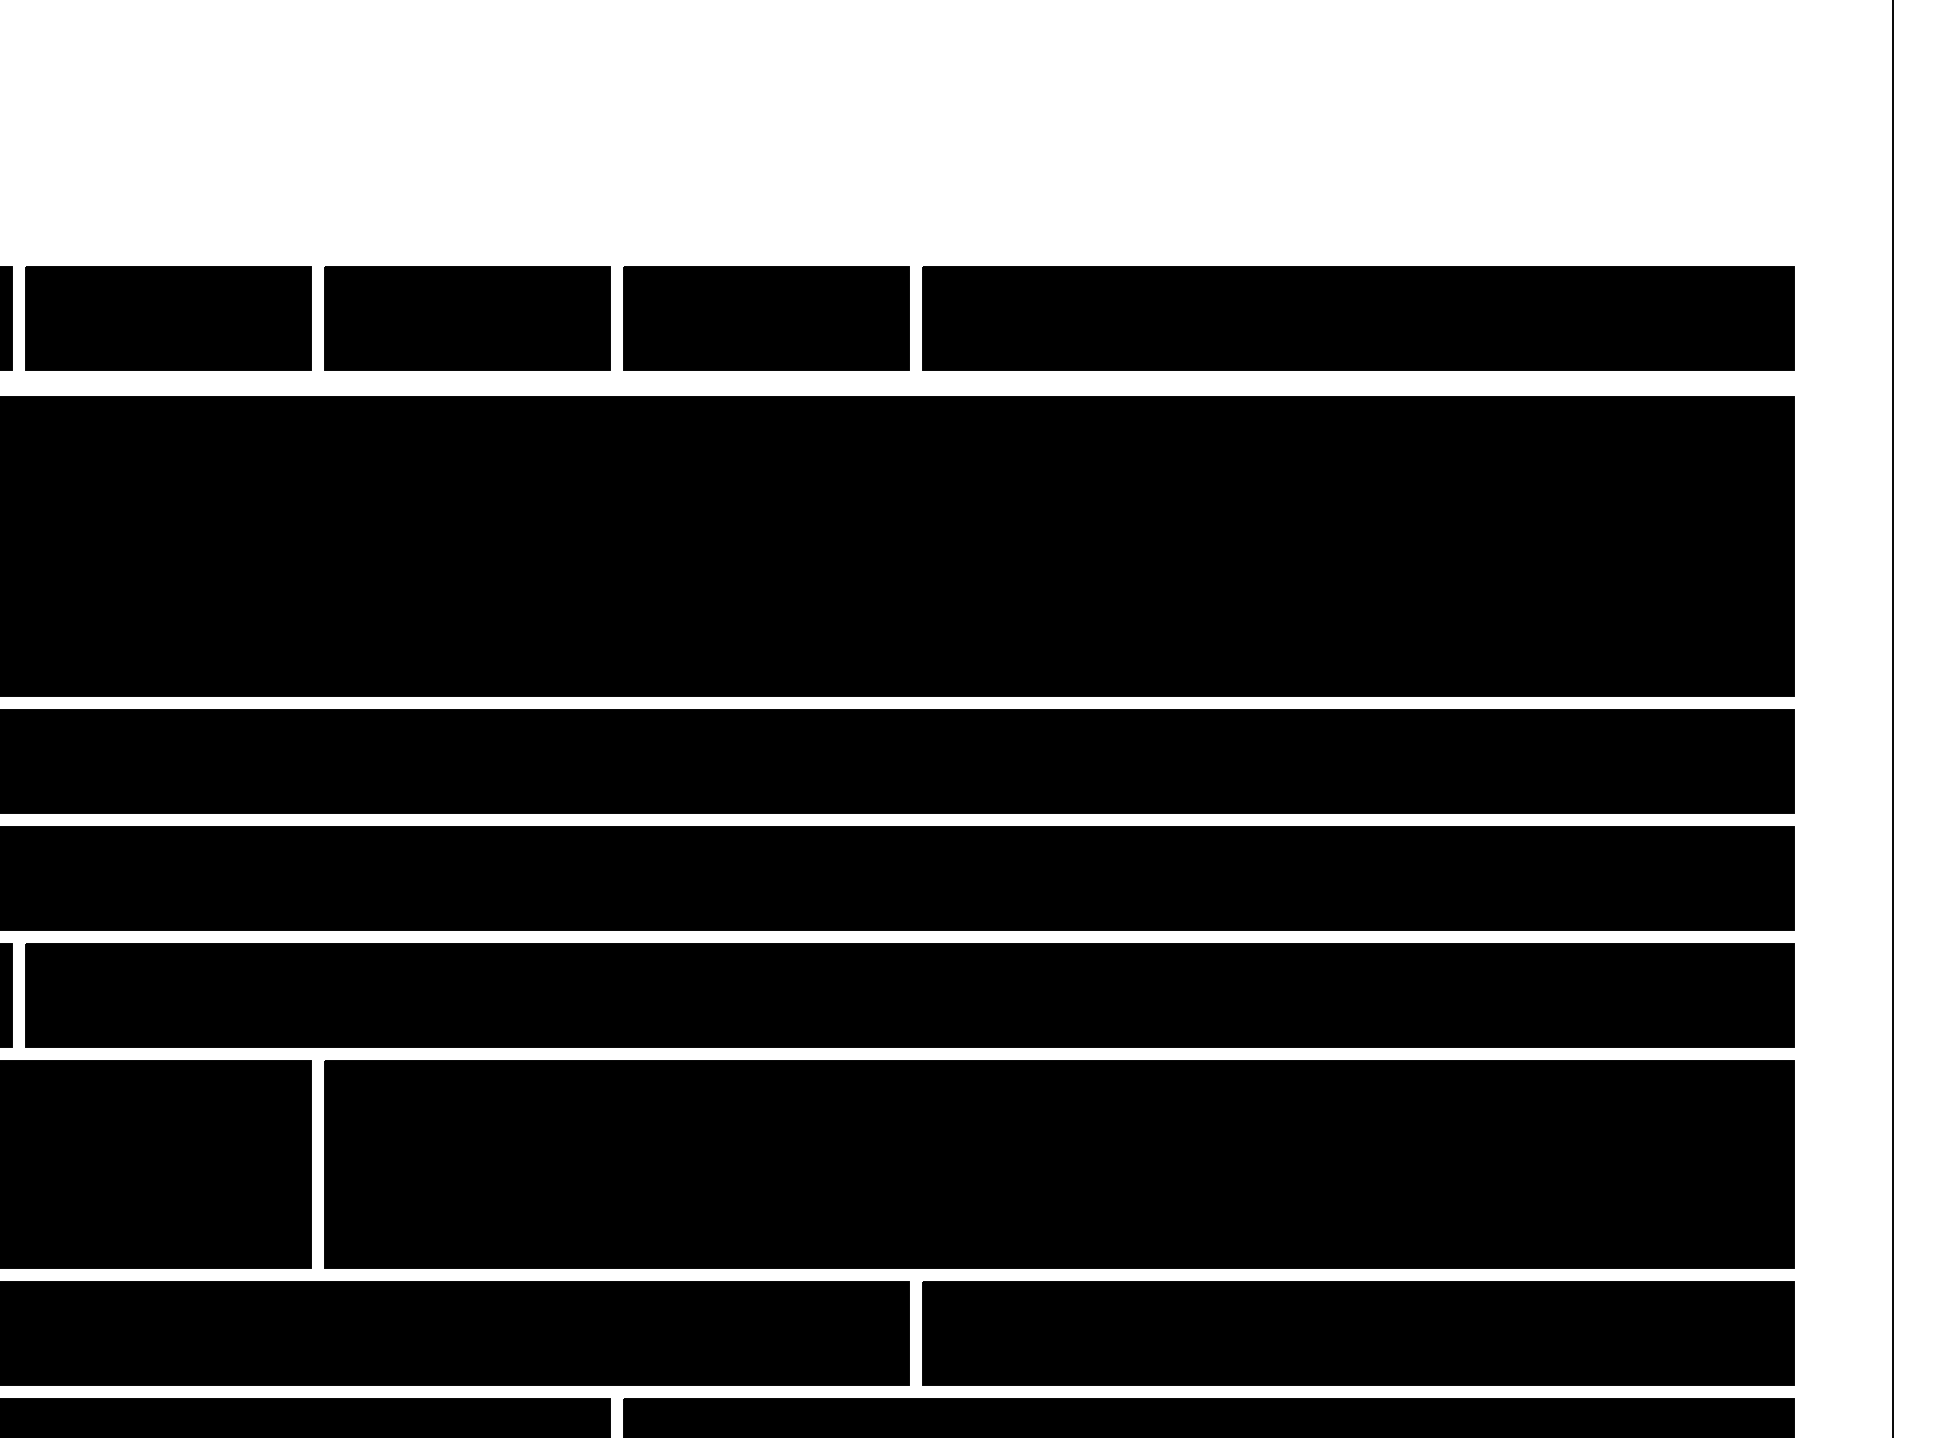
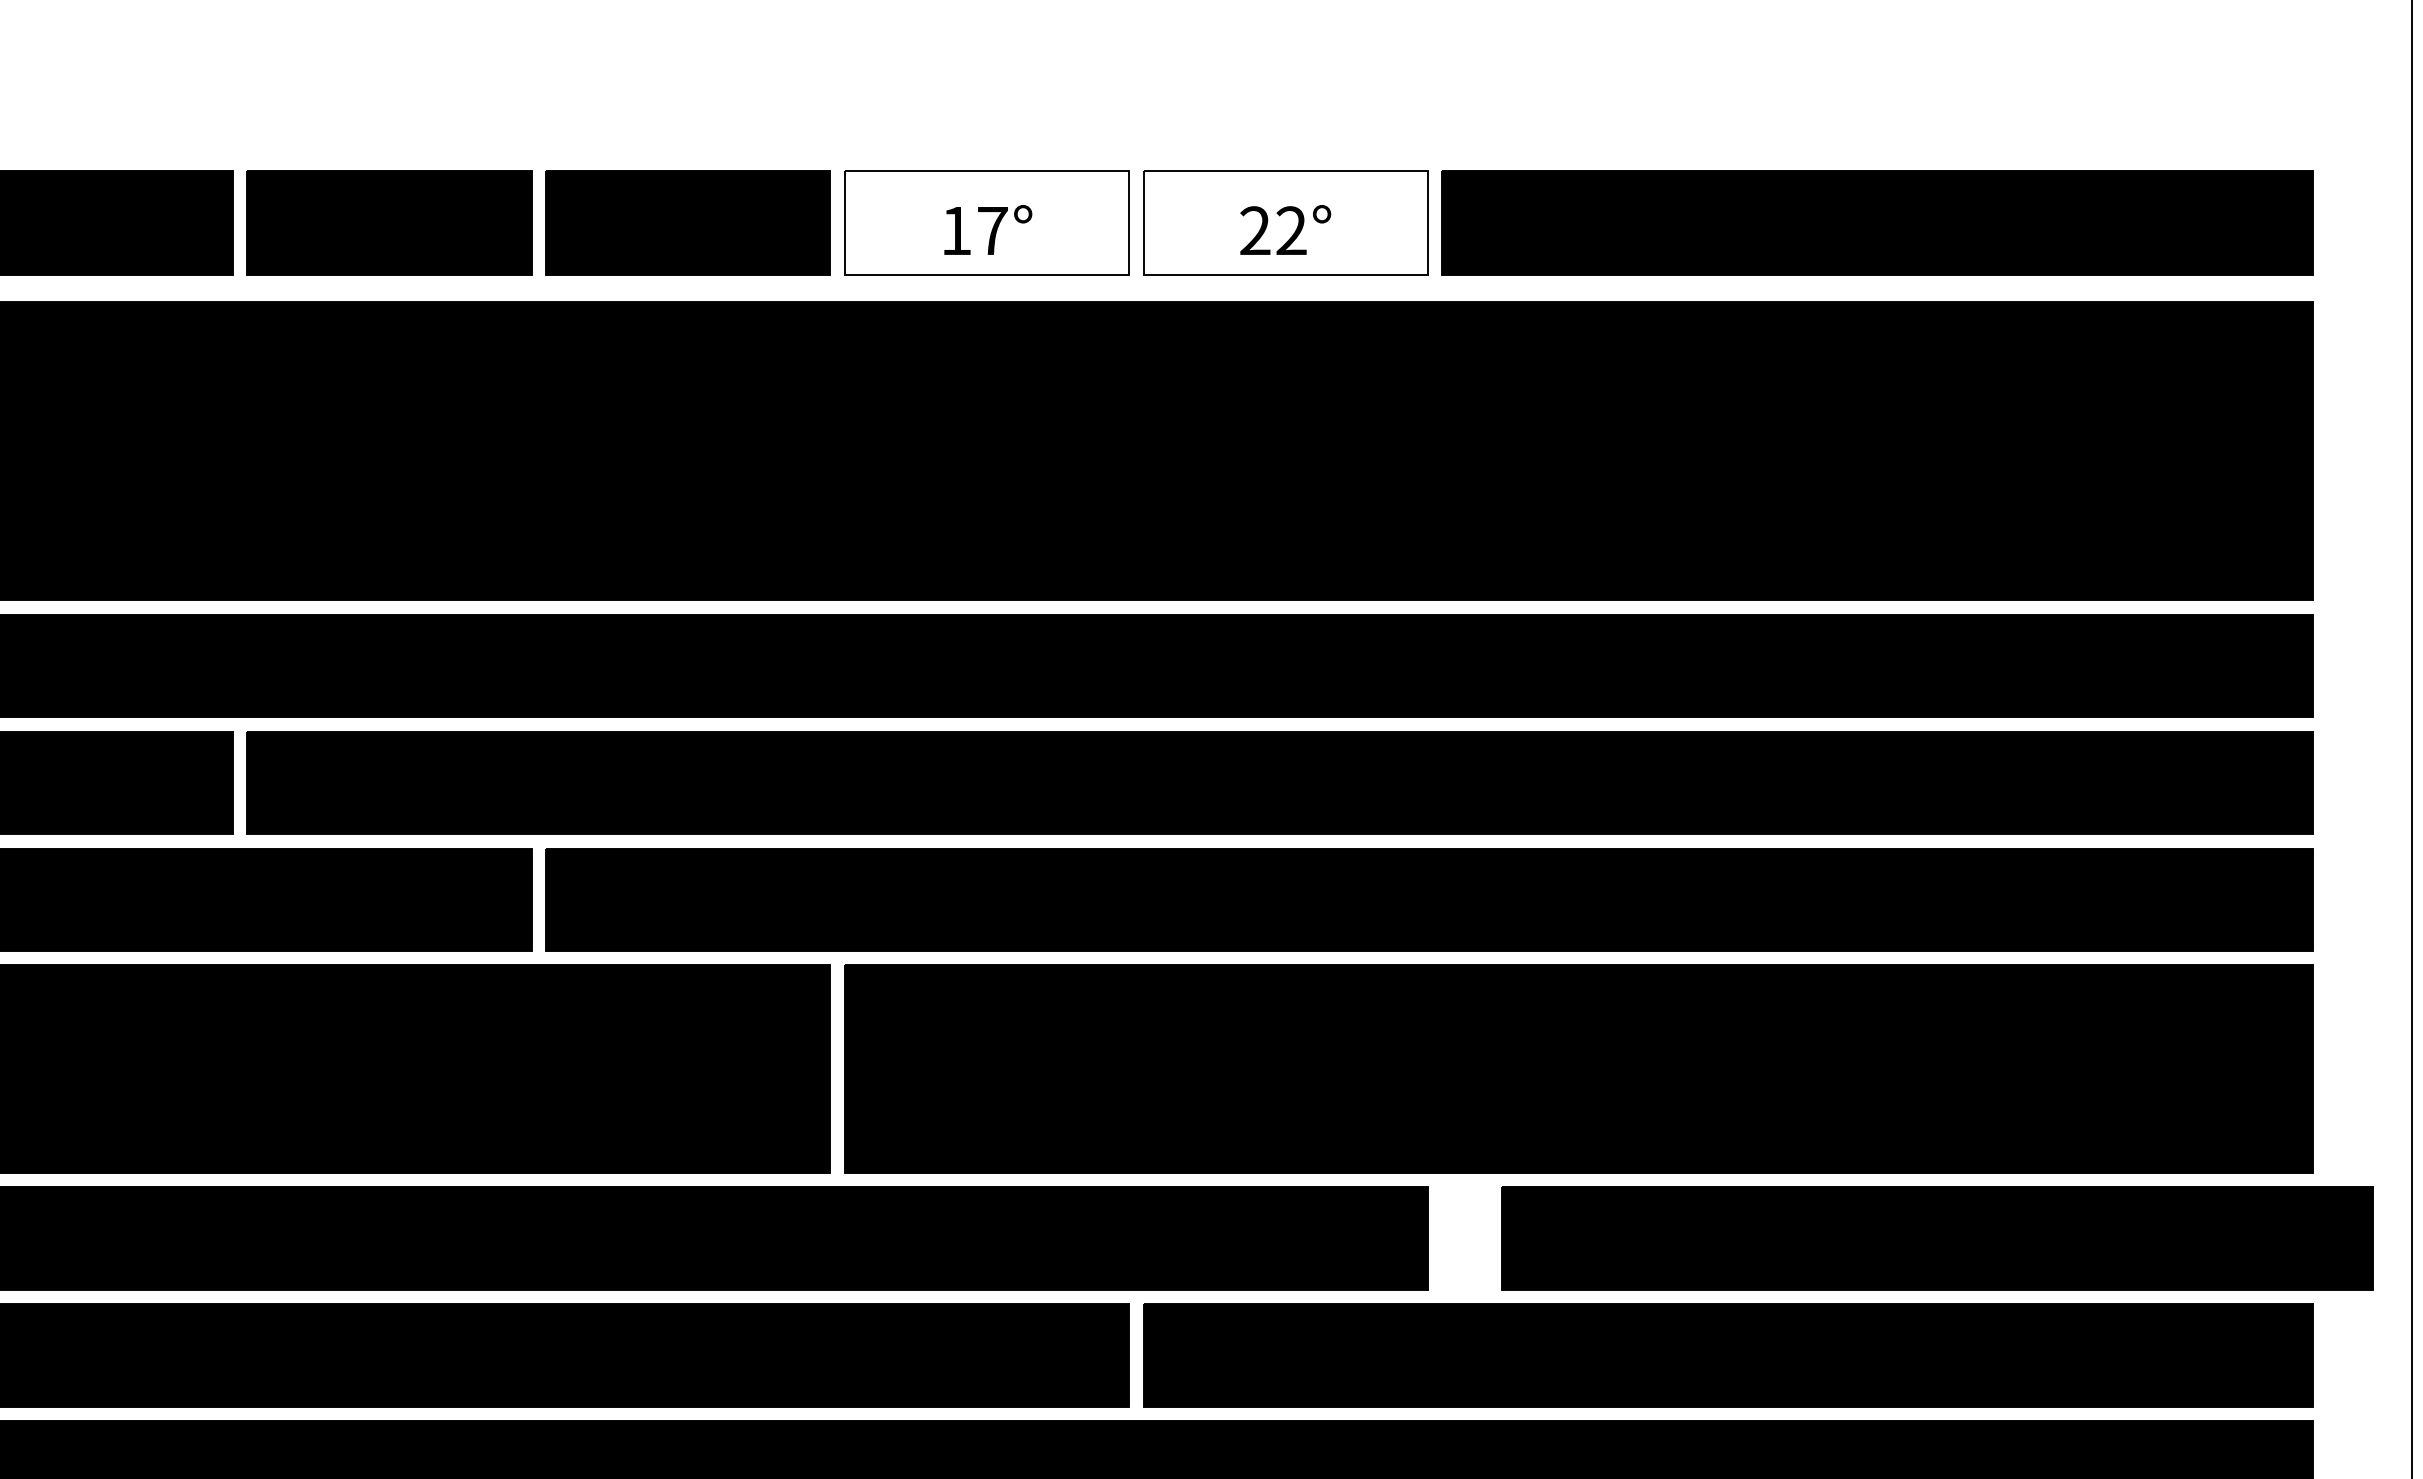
fill: (467, 317) -> (986, 222), removed
fill: (766, 317) -> (1285, 222), removed
part: (1358, 1333) -> (1937, 1238), moved

